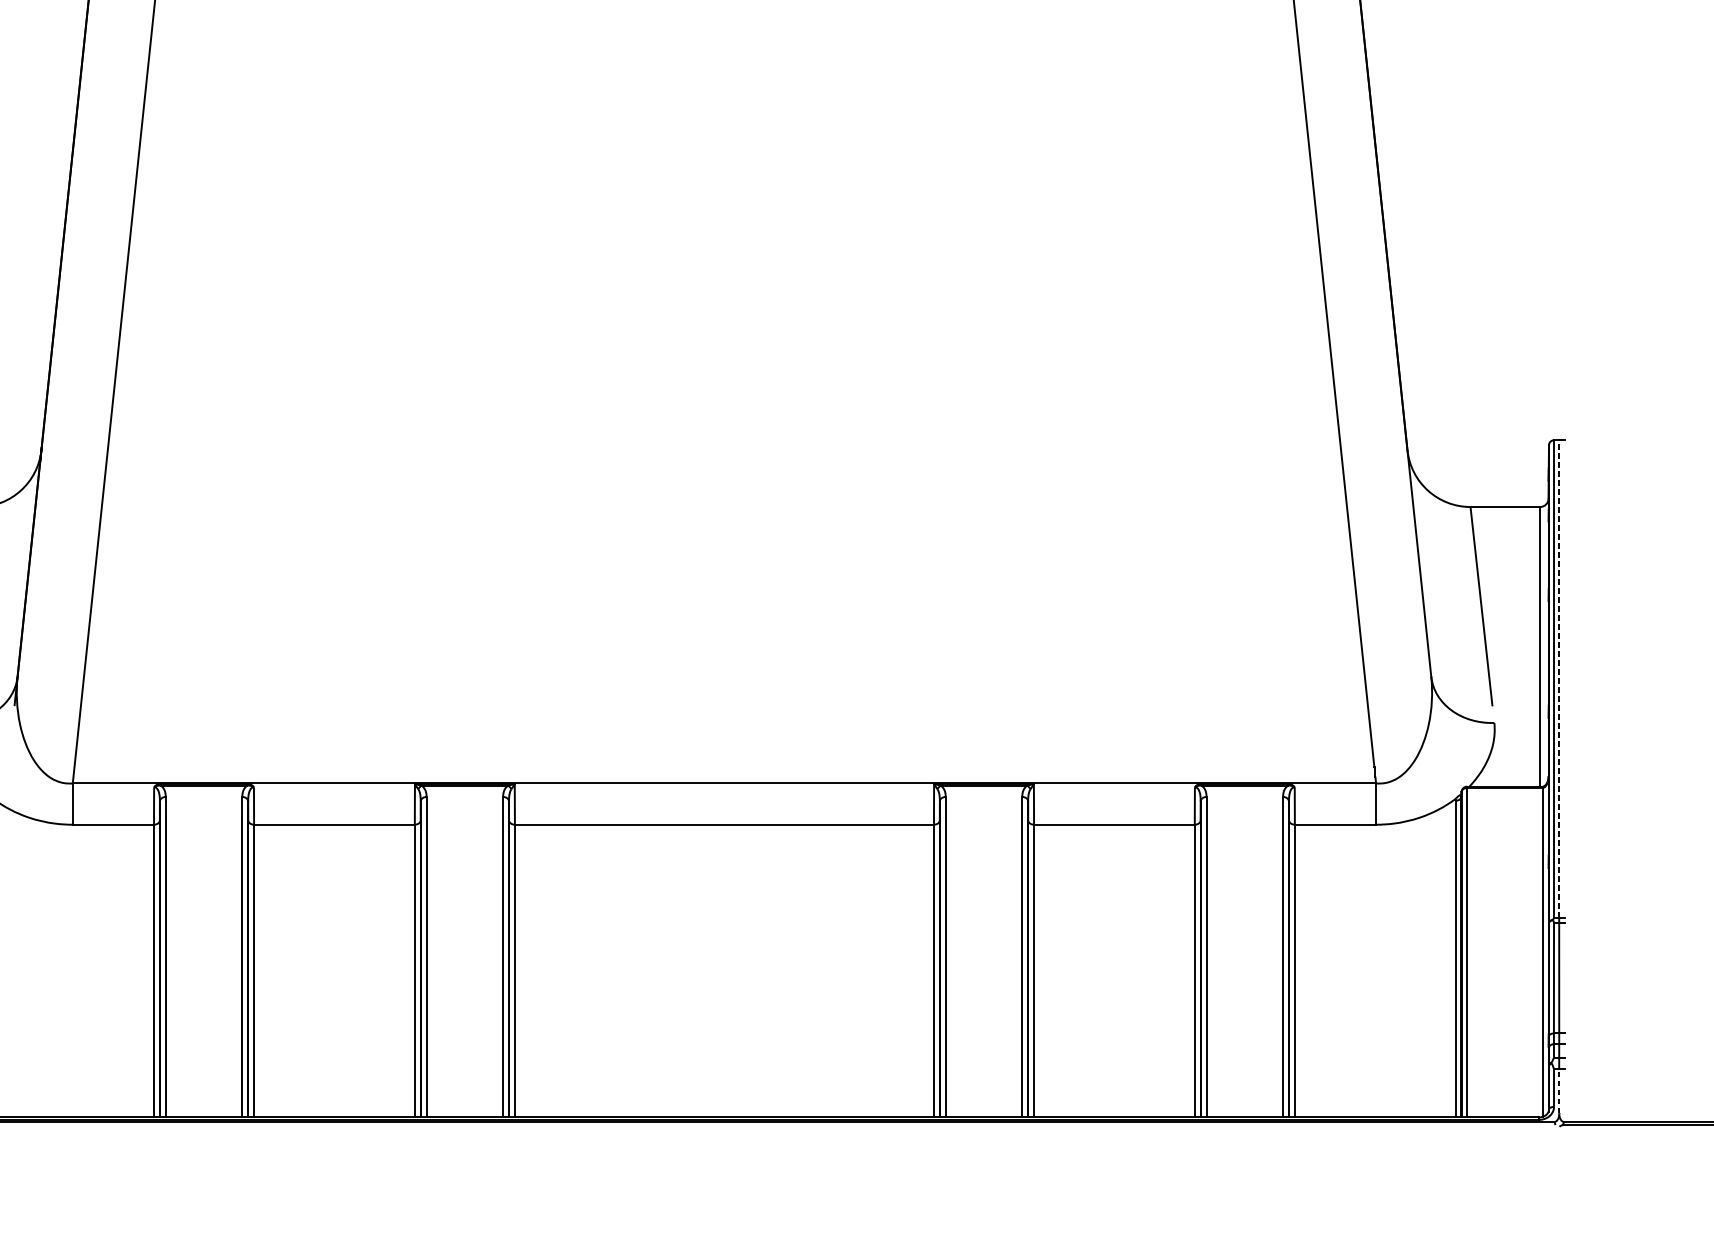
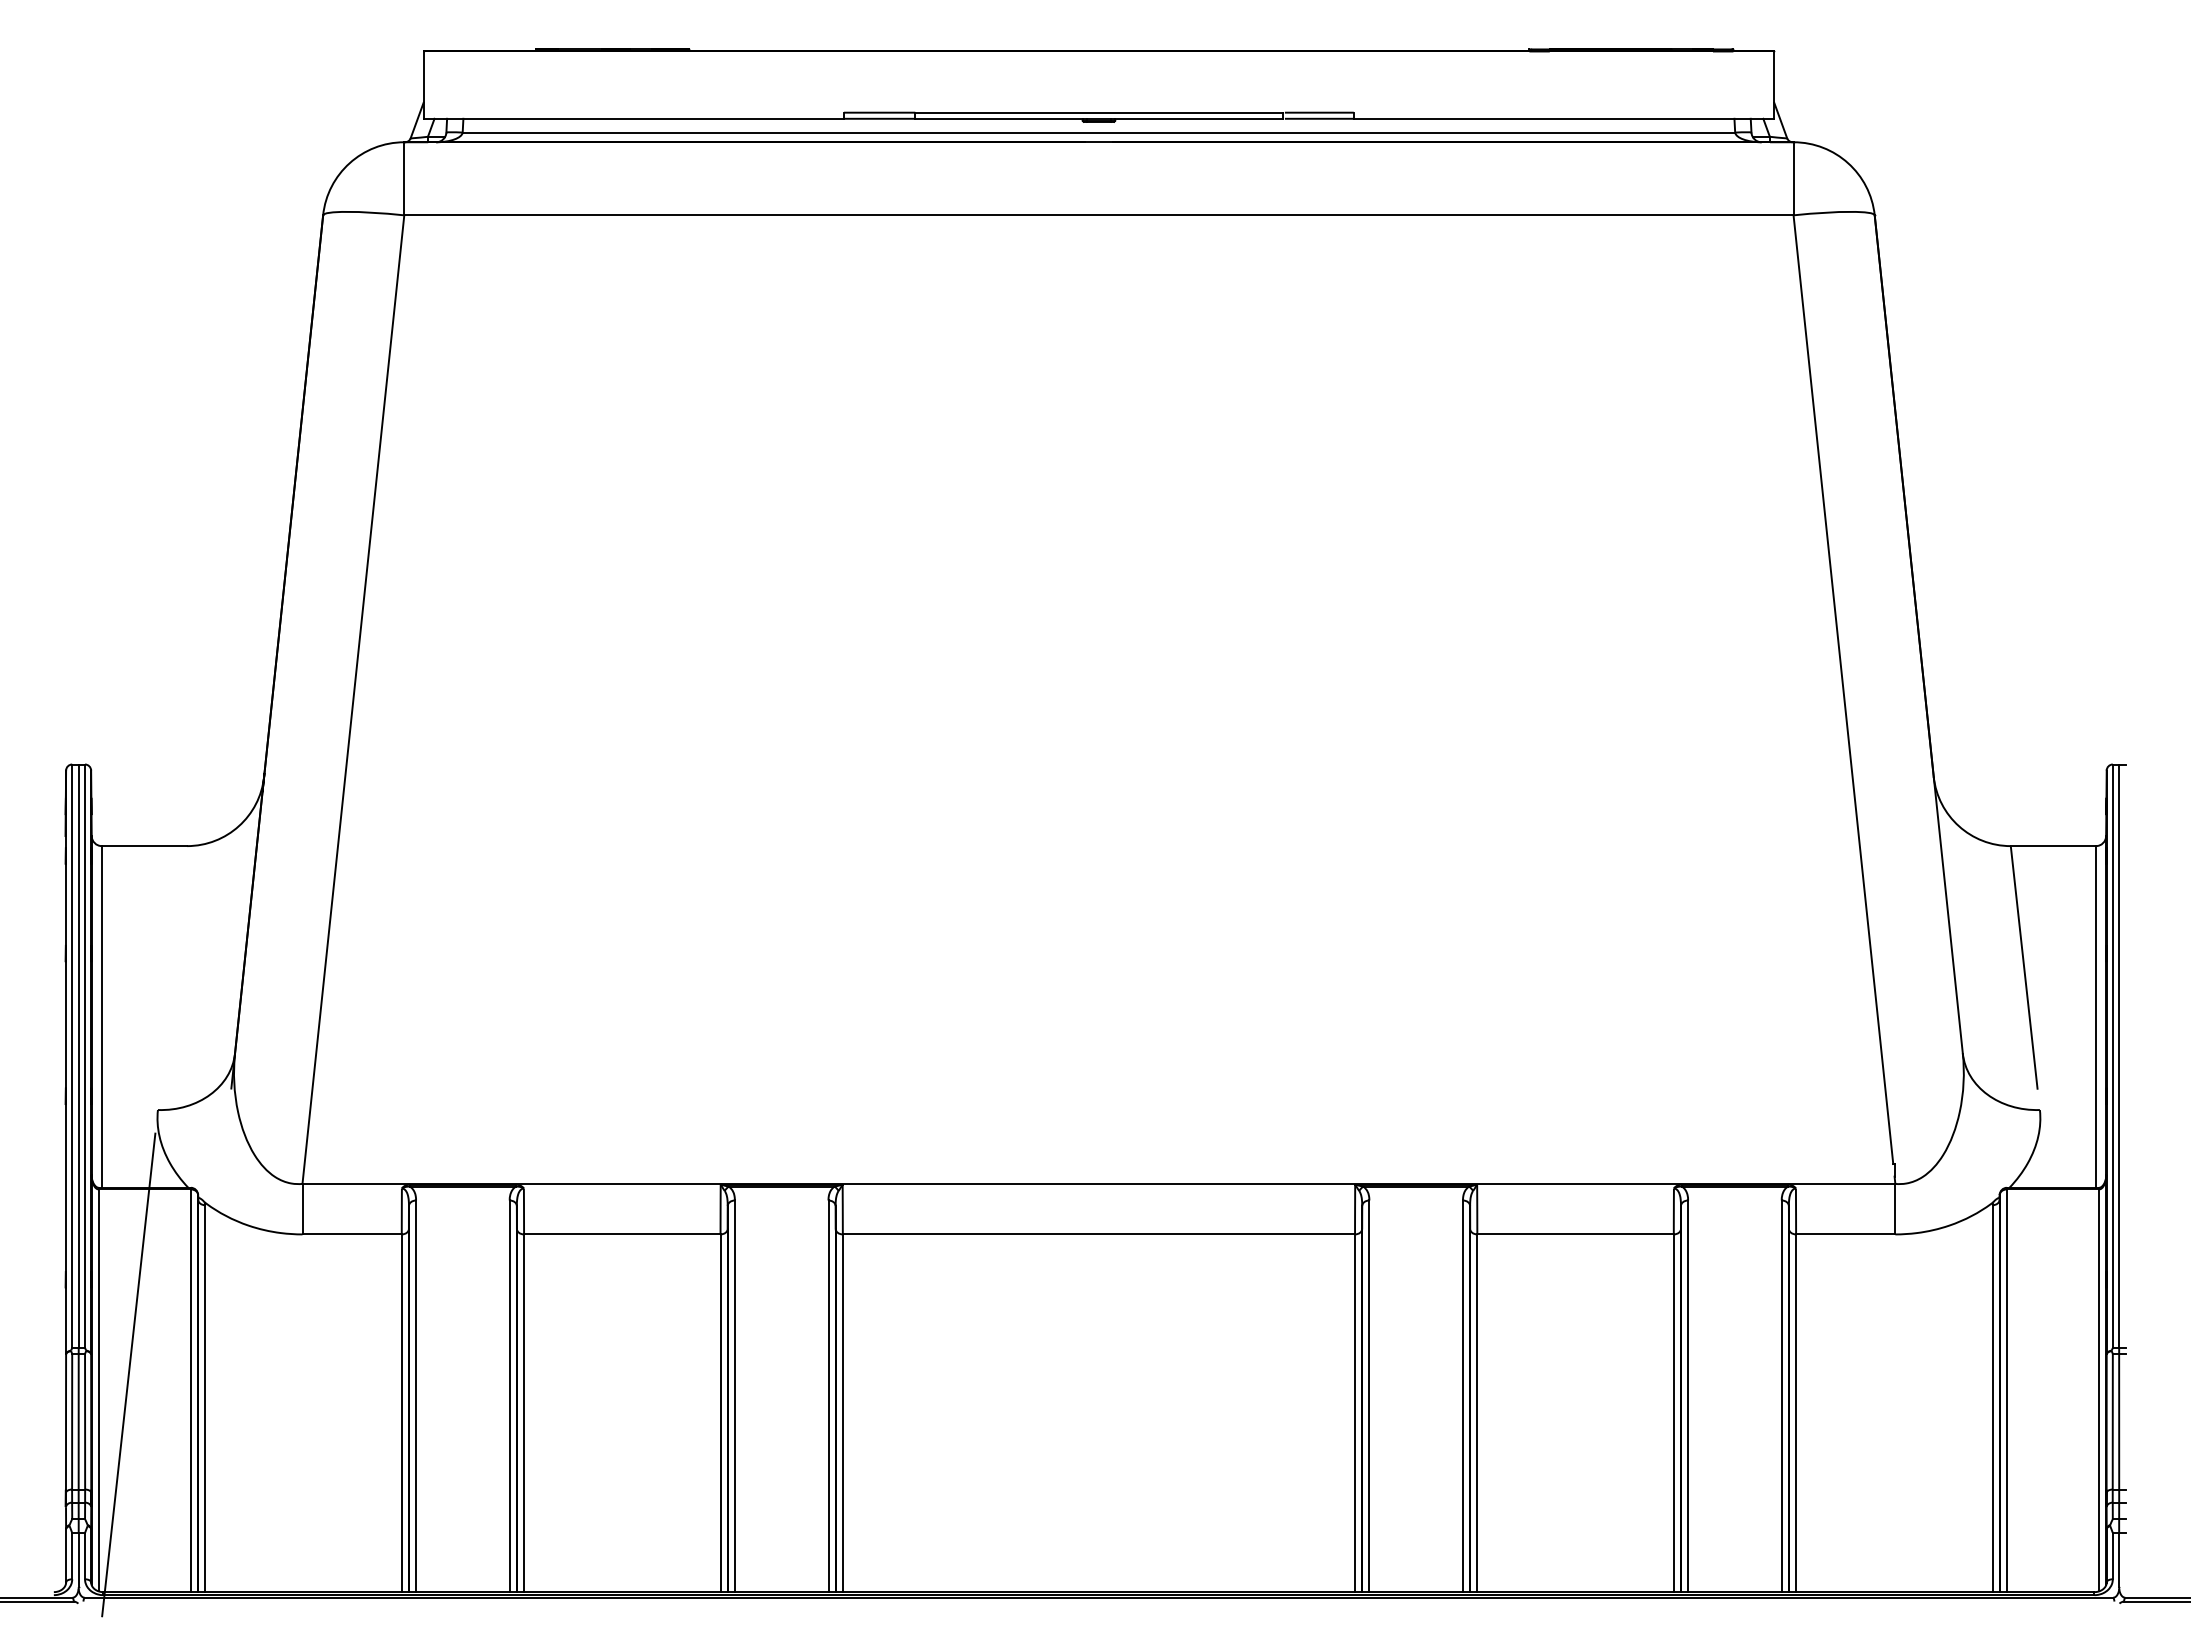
line: (1559, 679) -> (2119, 1056), dashed -> solid
line: (1559, 1090) -> (2119, 1559), dashed -> solid

